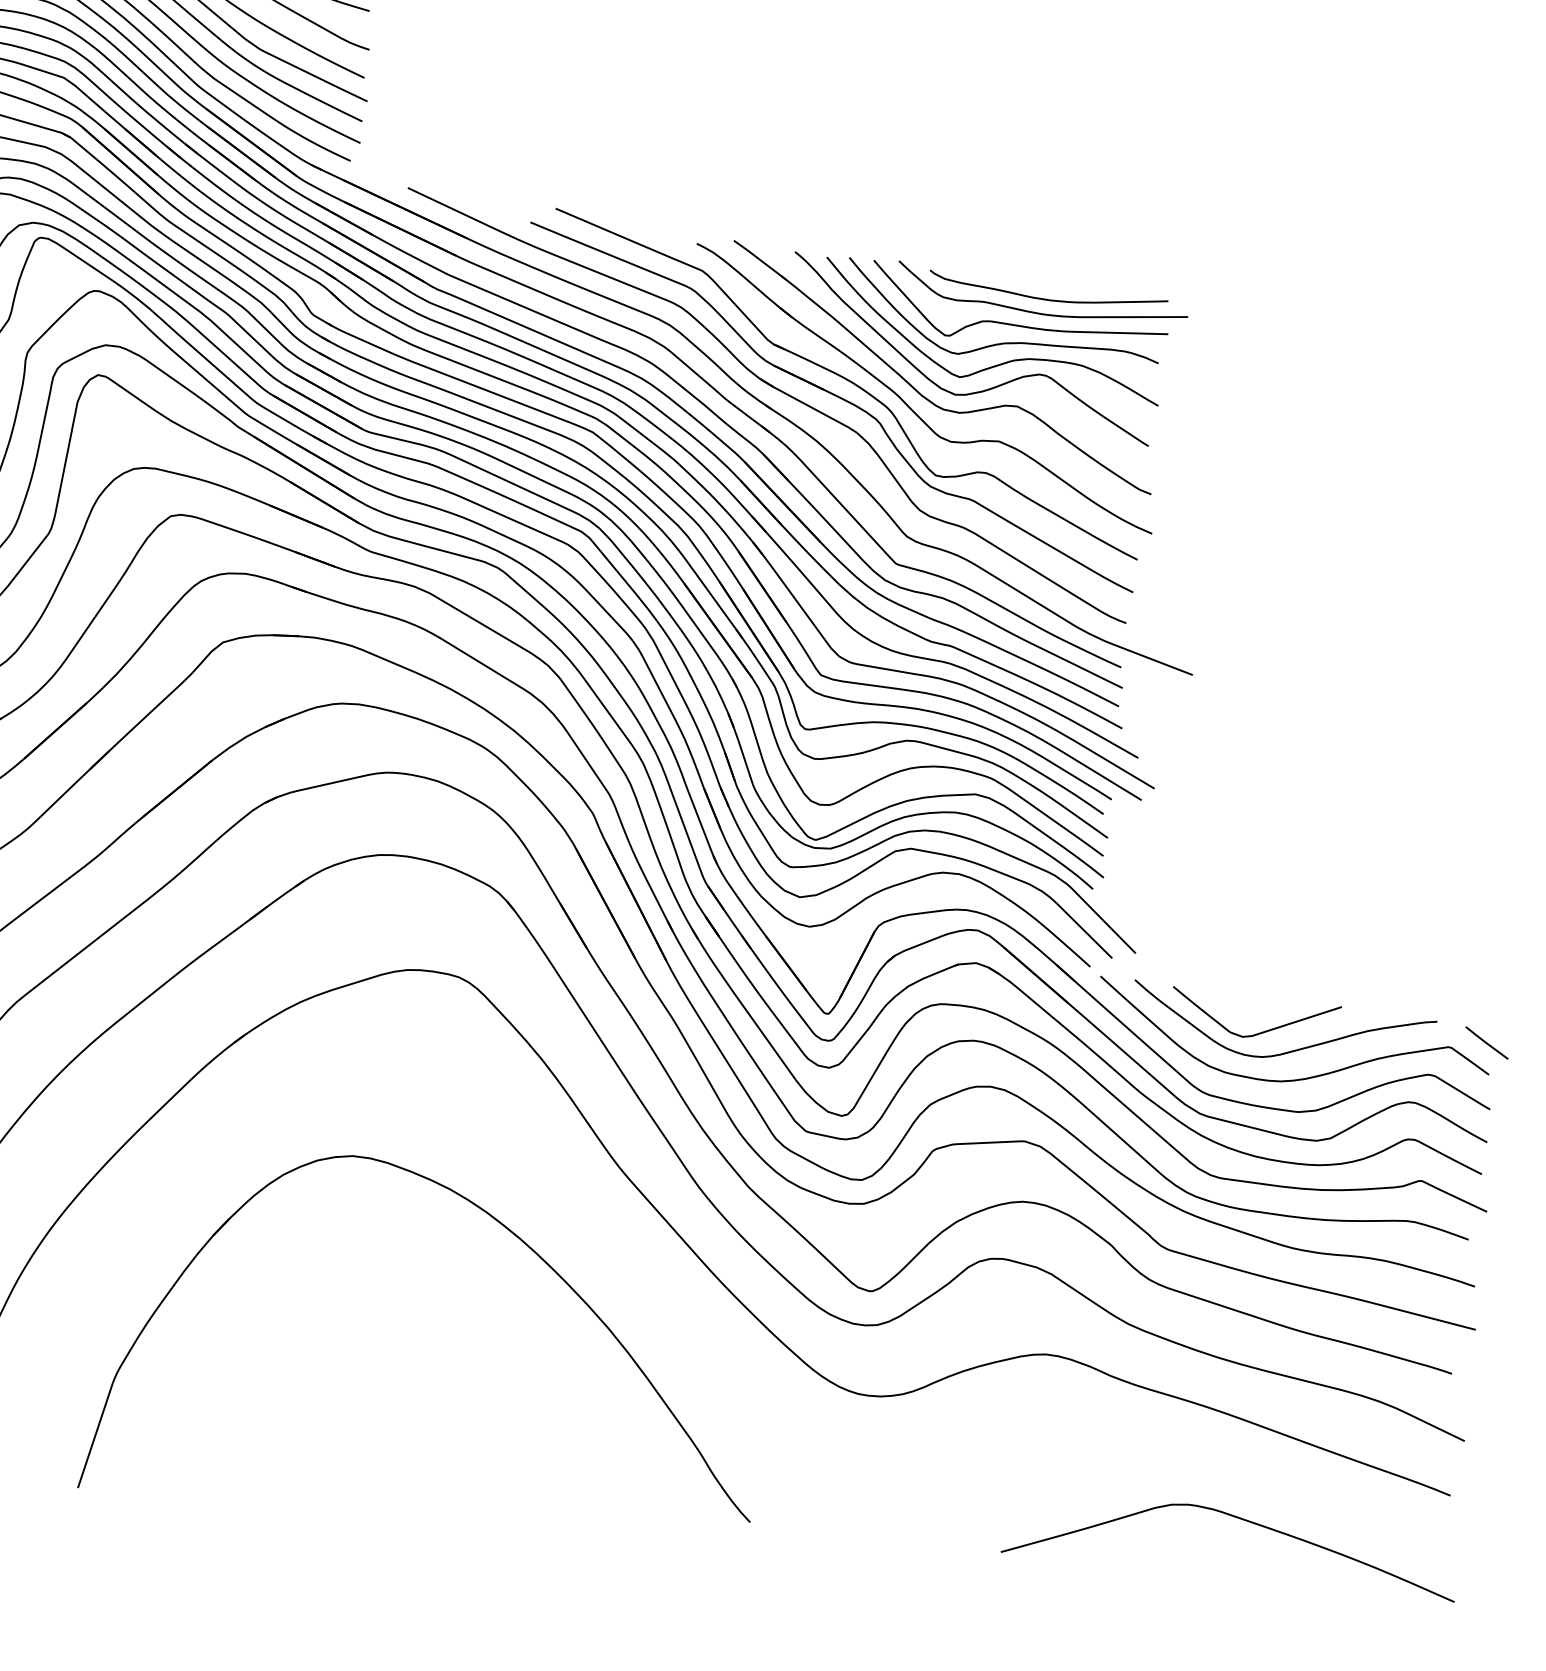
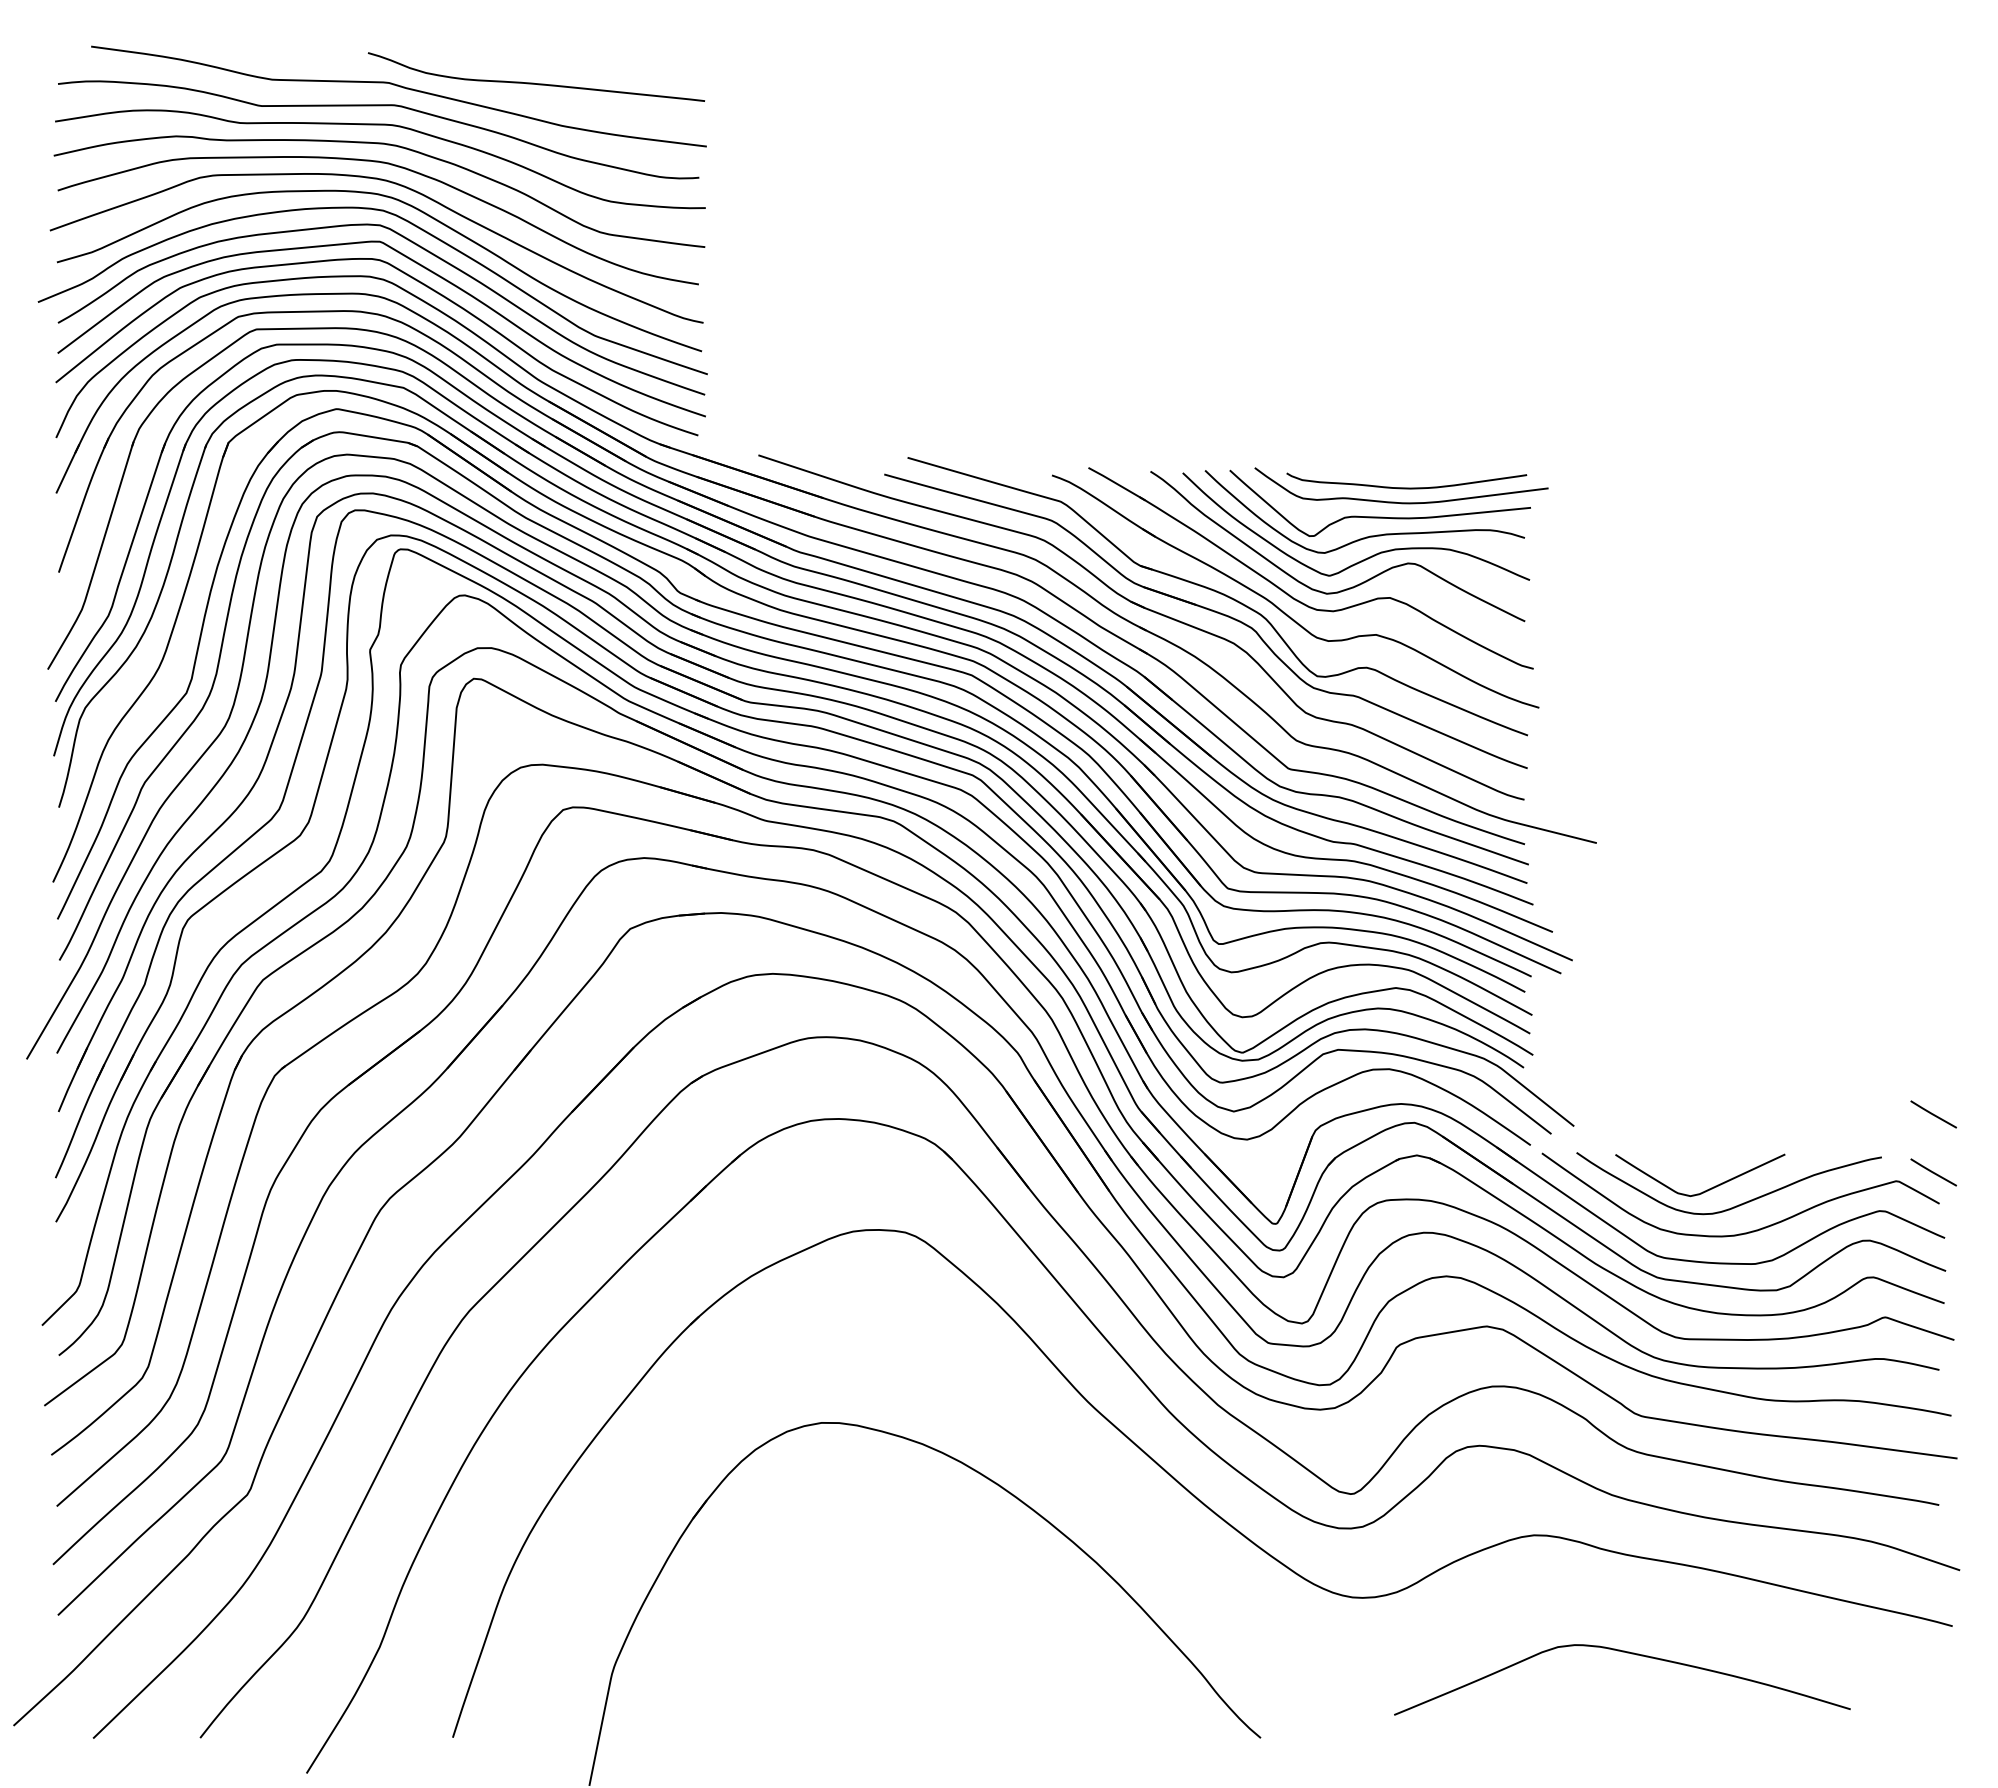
line: (1493, 985) -> (1933, 1114), added
curve: (1239, 1519) -> (1627, 1653), moved

